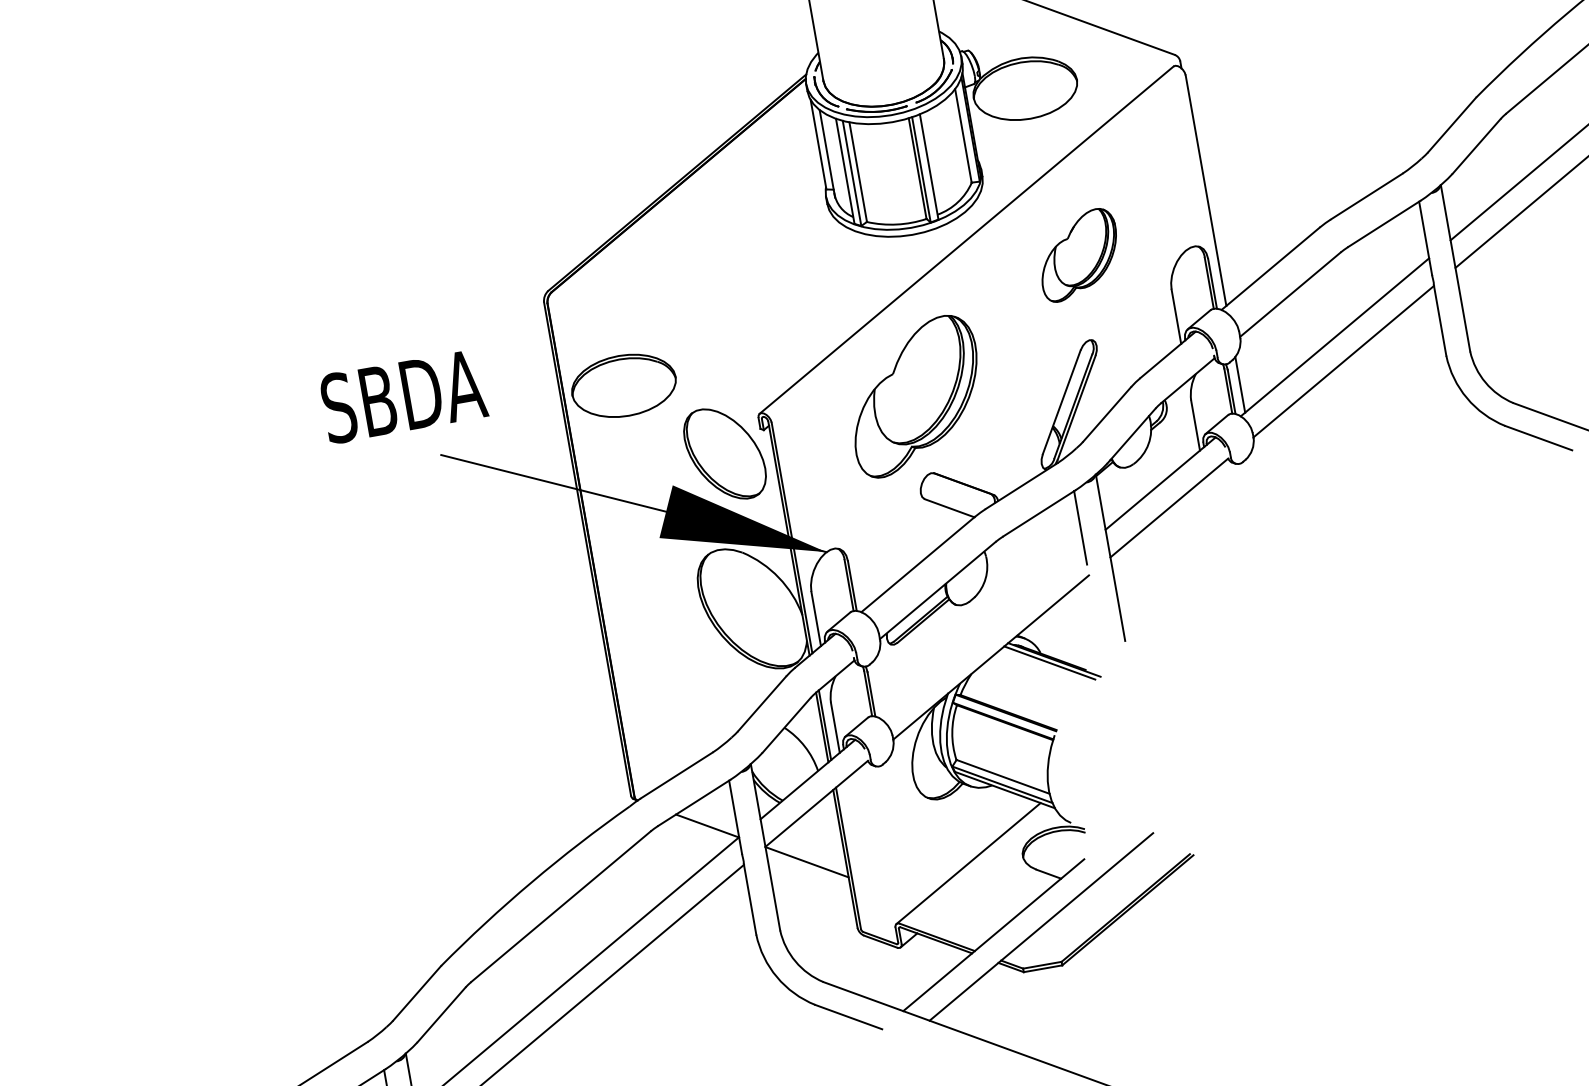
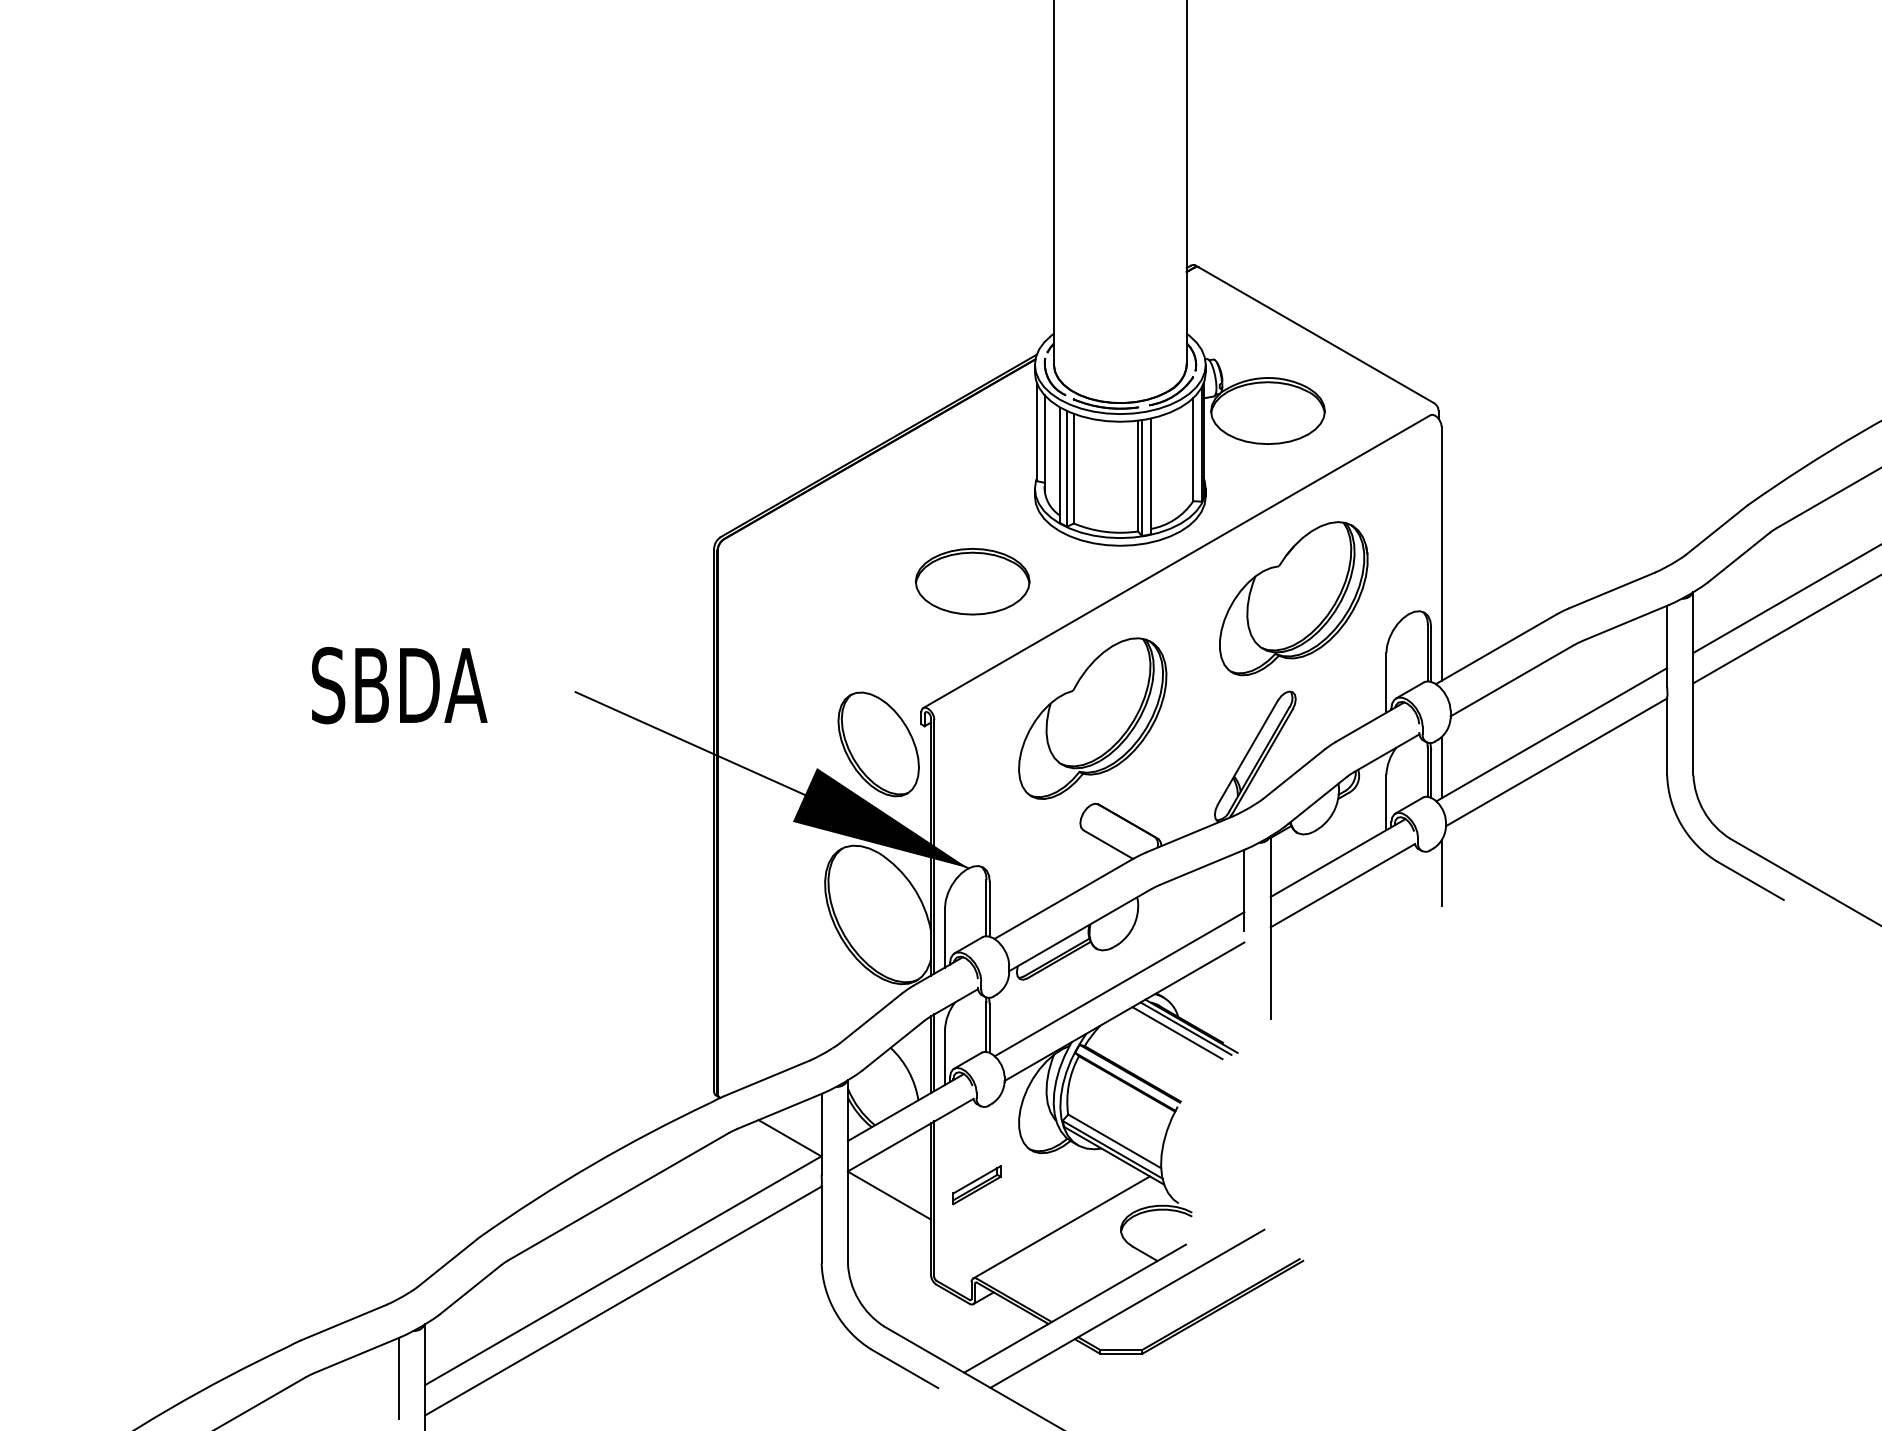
part: (1078, 254) -> (1293, 598), size x1.67
part: (623, 385) -> (972, 581), moved
text: (403, 396) -> (399, 685), moved
line: (1257, 481) -> (1441, 873), added
line: (982, 633) -> (1119, 984), added
line: (1042, 668) -> (1177, 1033), added
part: (884, 839) -> (976, 1185), added

